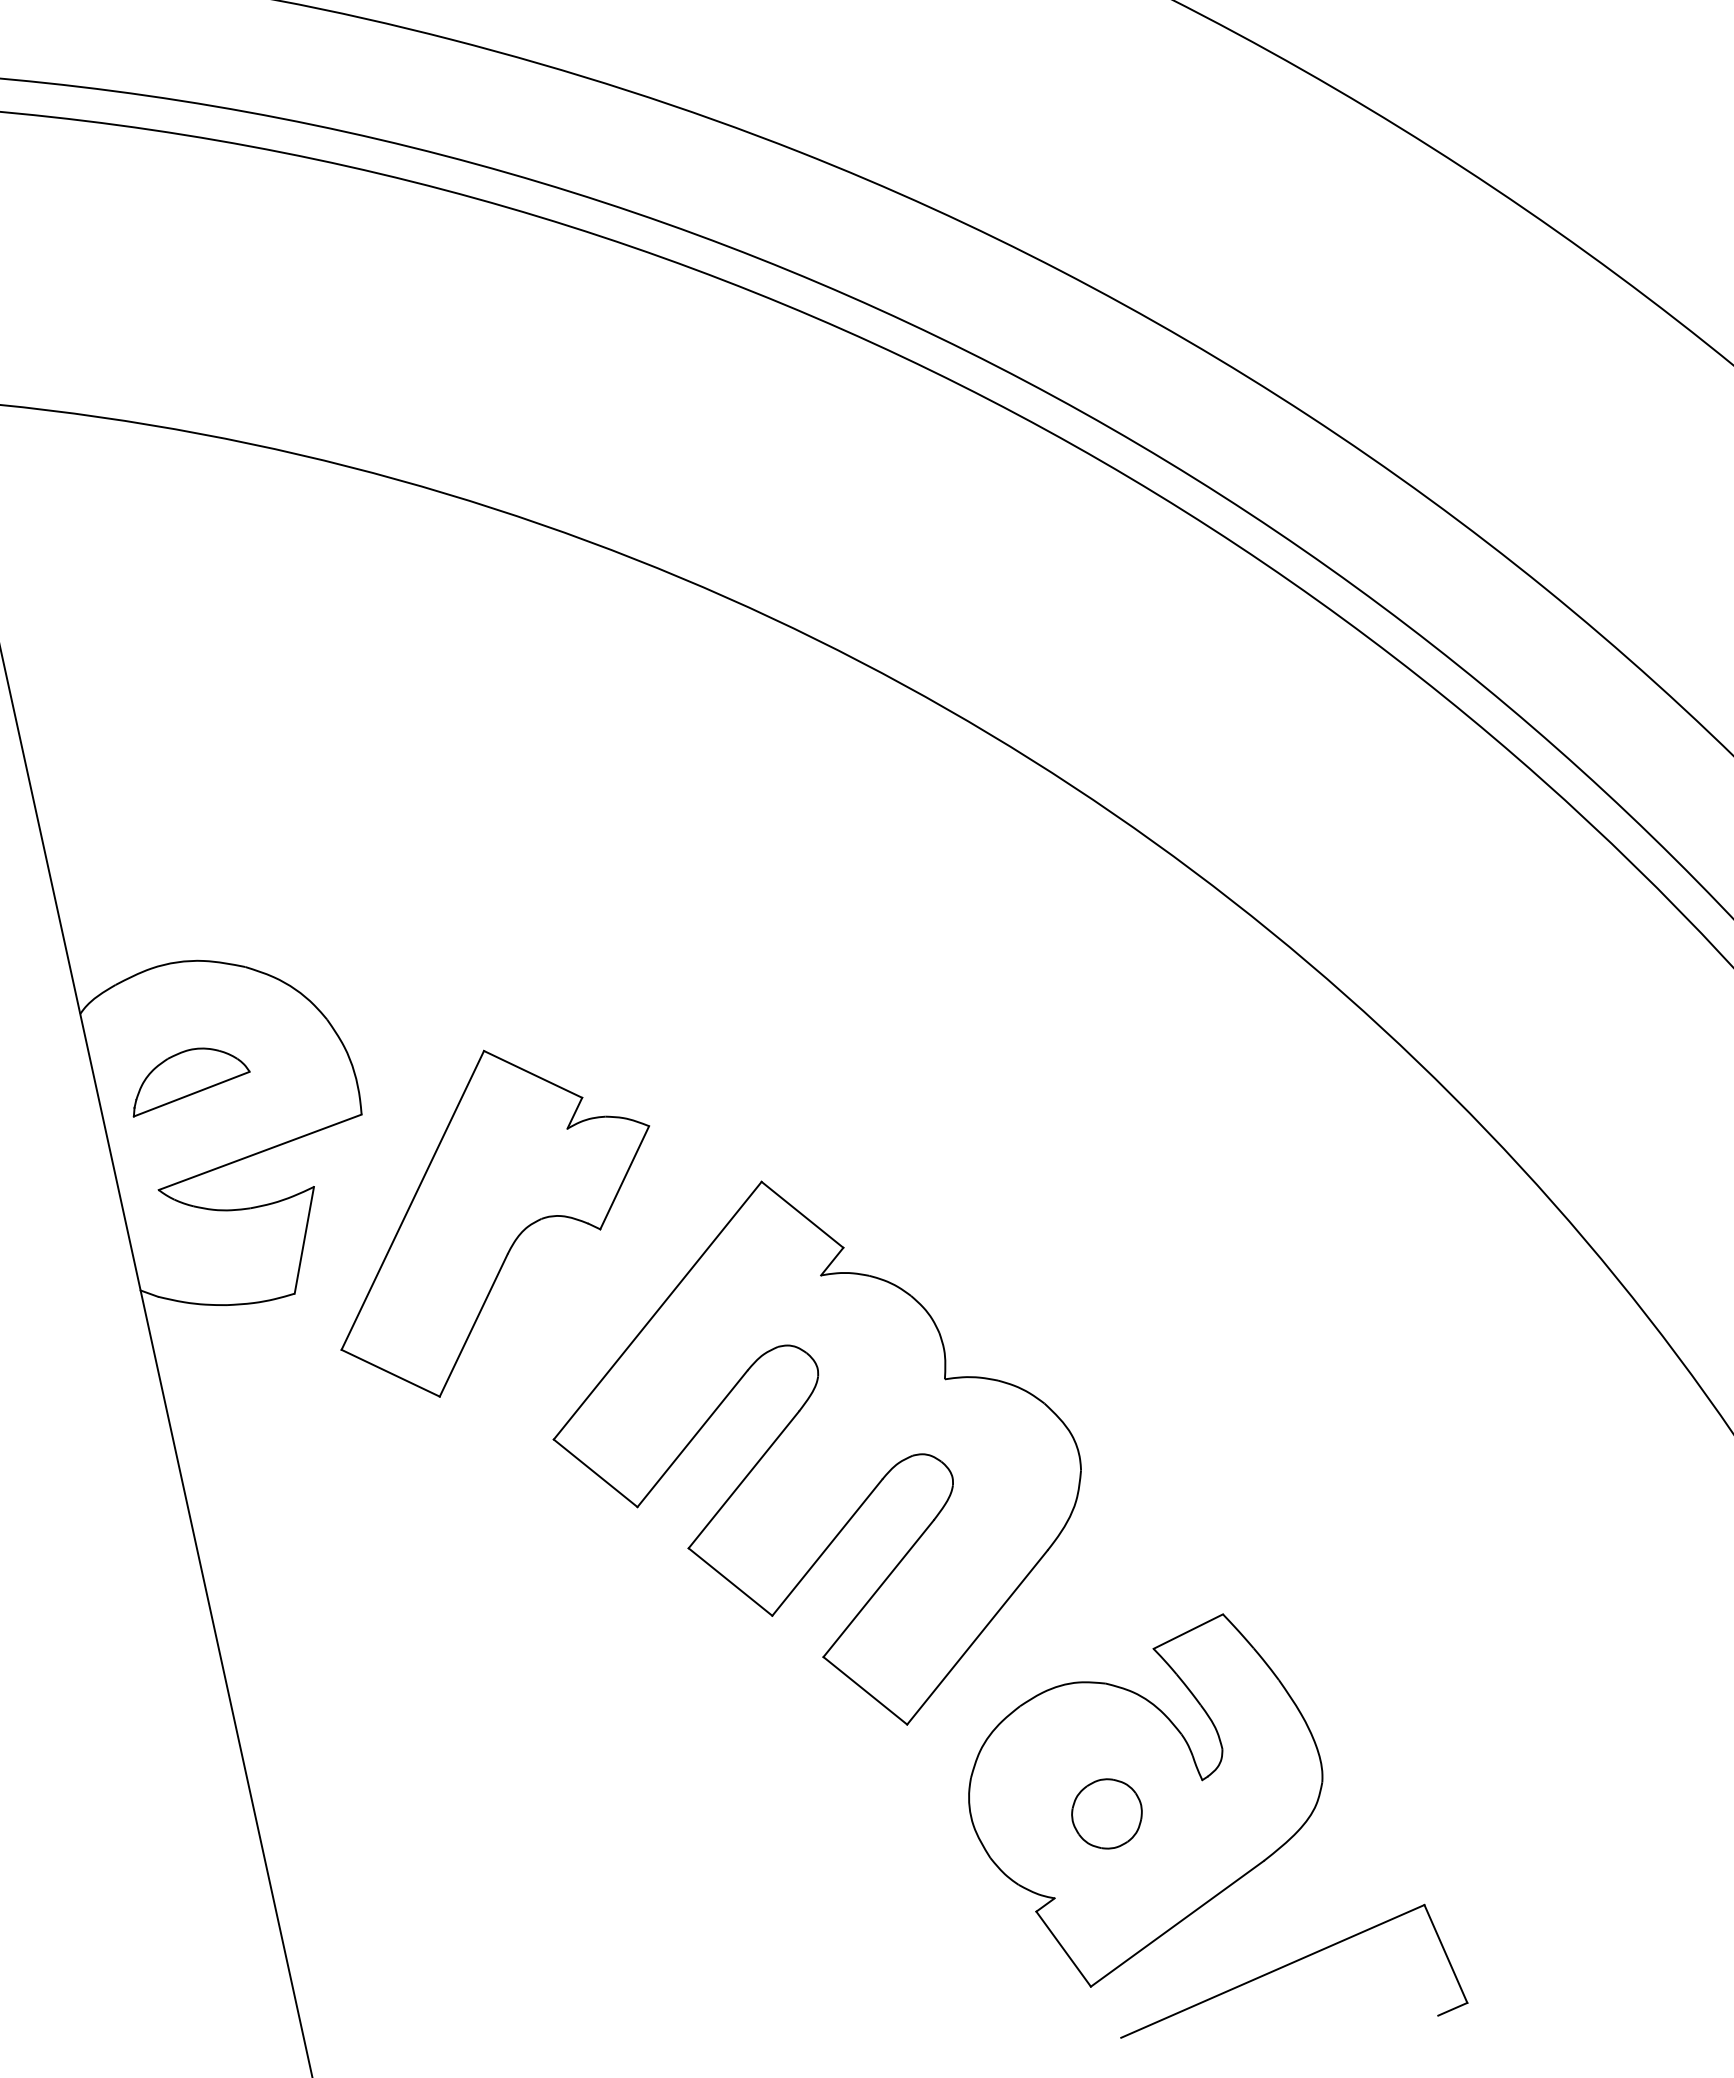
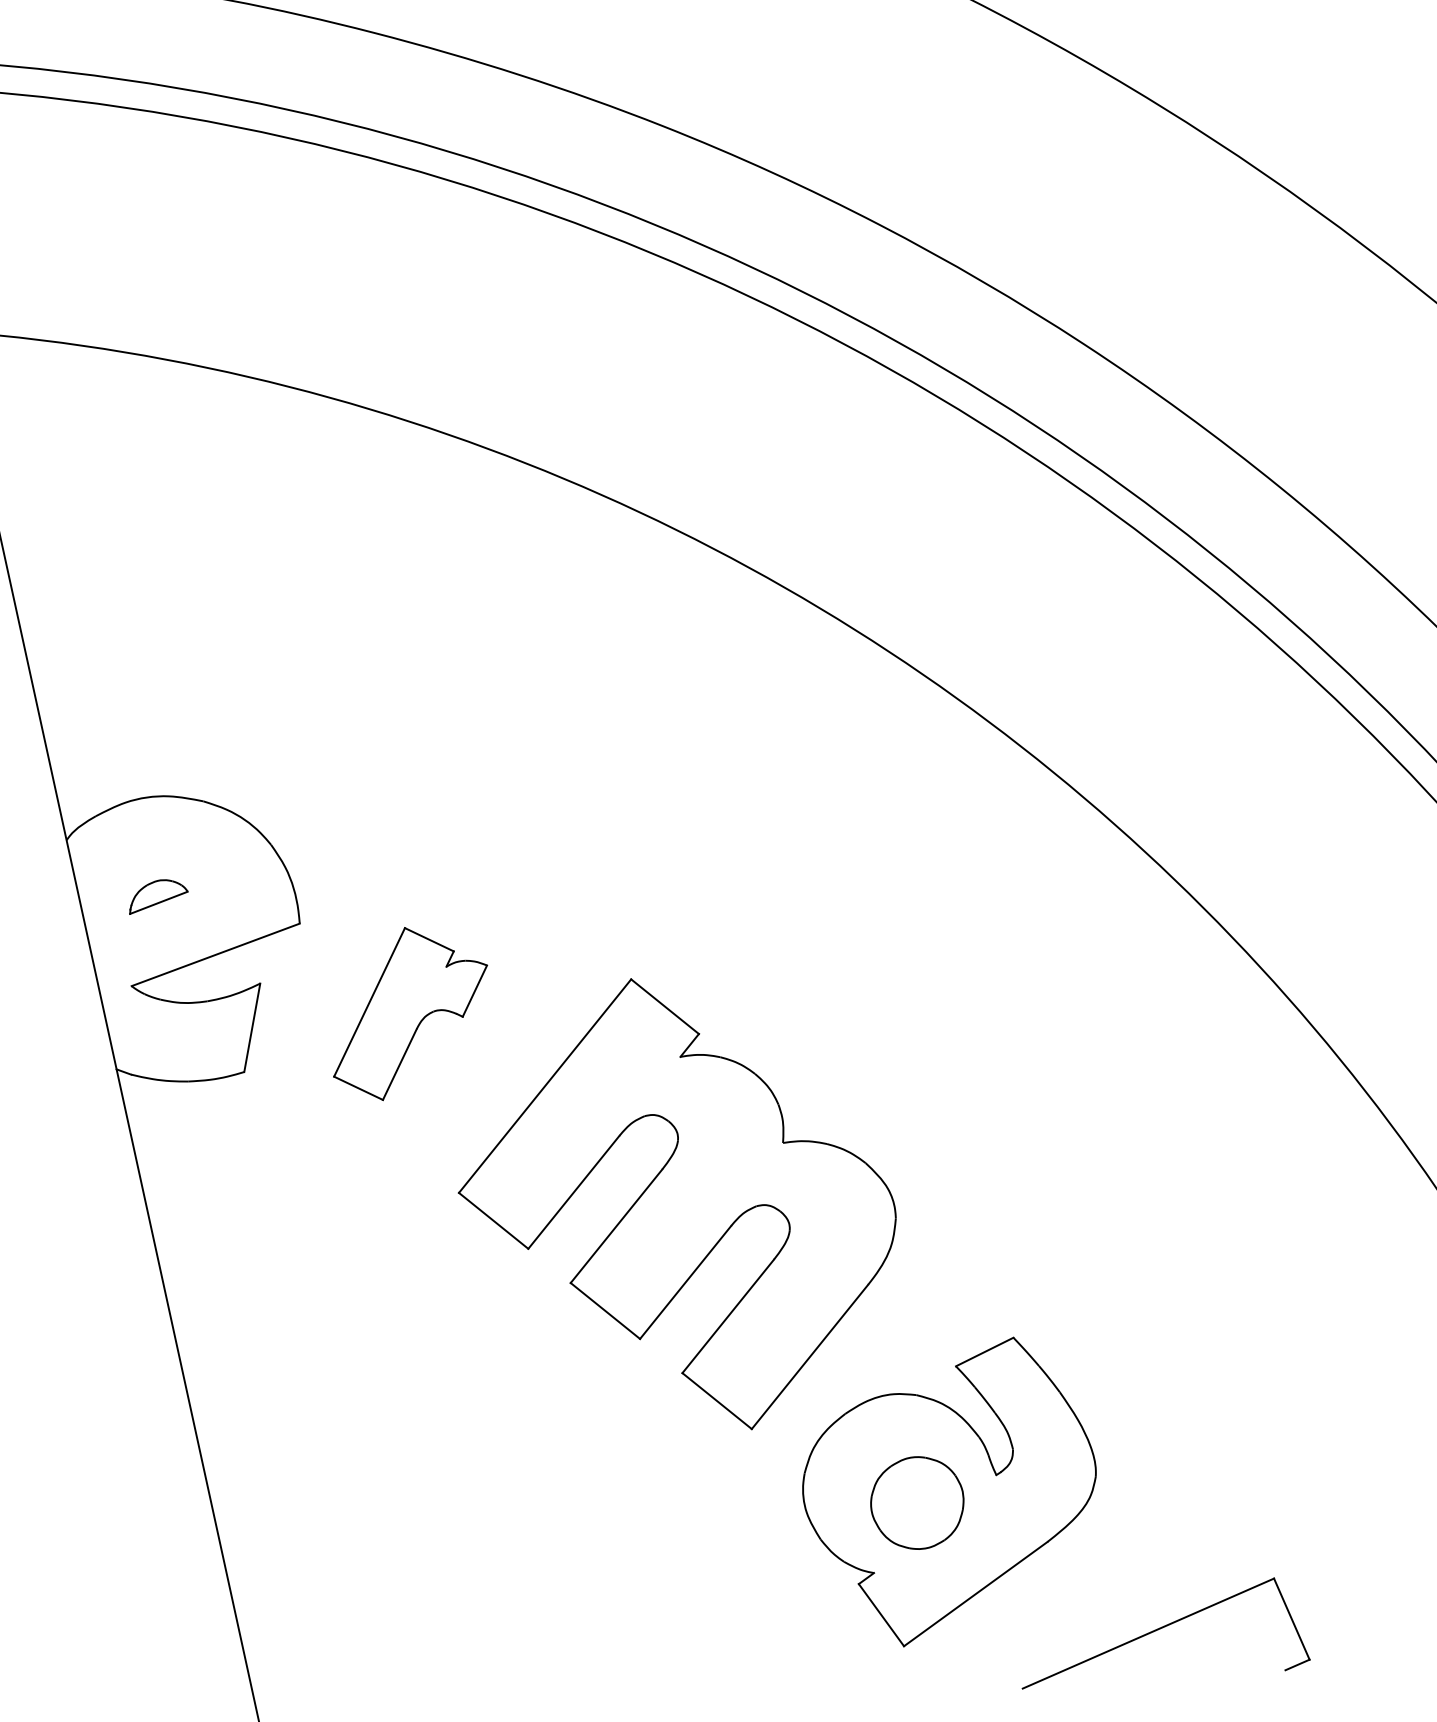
part: (191, 1082) -> (158, 897), size x0.6
part: (495, 1223) -> (410, 1013), size x0.6
part: (1106, 1813) -> (916, 1502), size x1.6
part: (1291, 1964) -> (1163, 1627), moved

